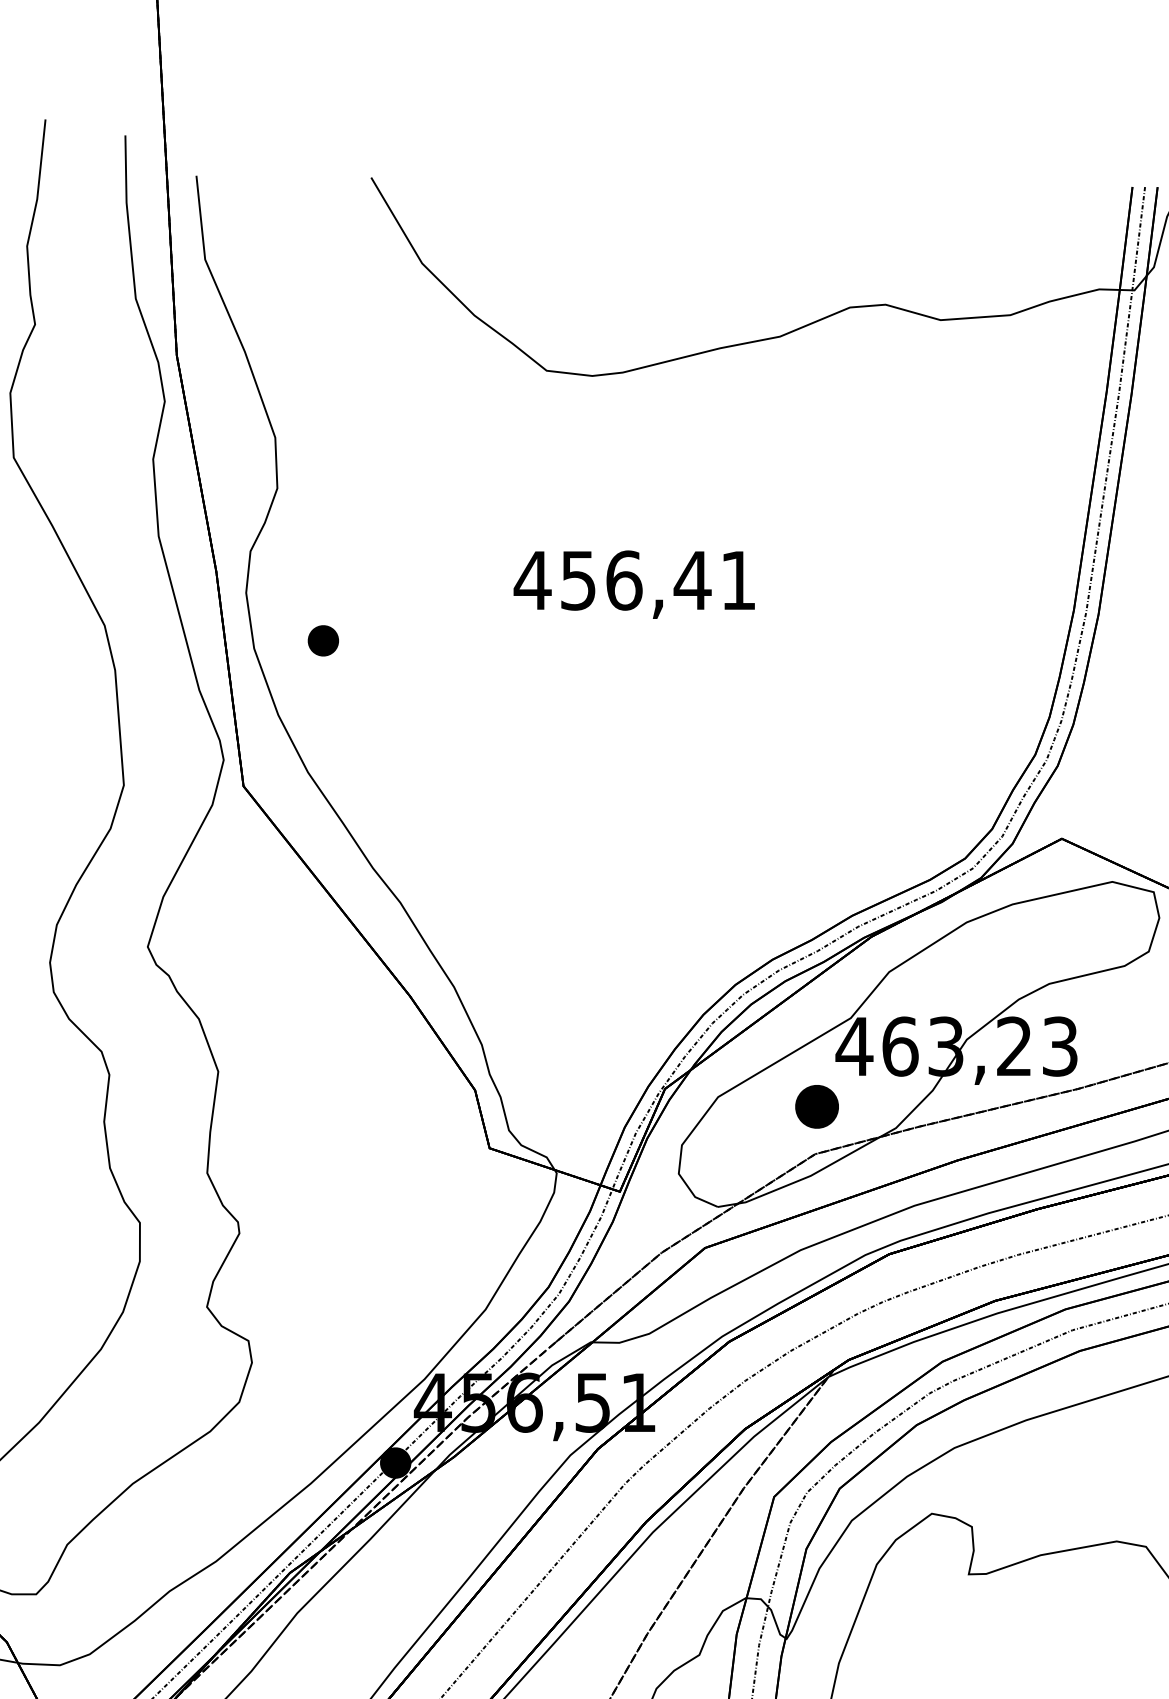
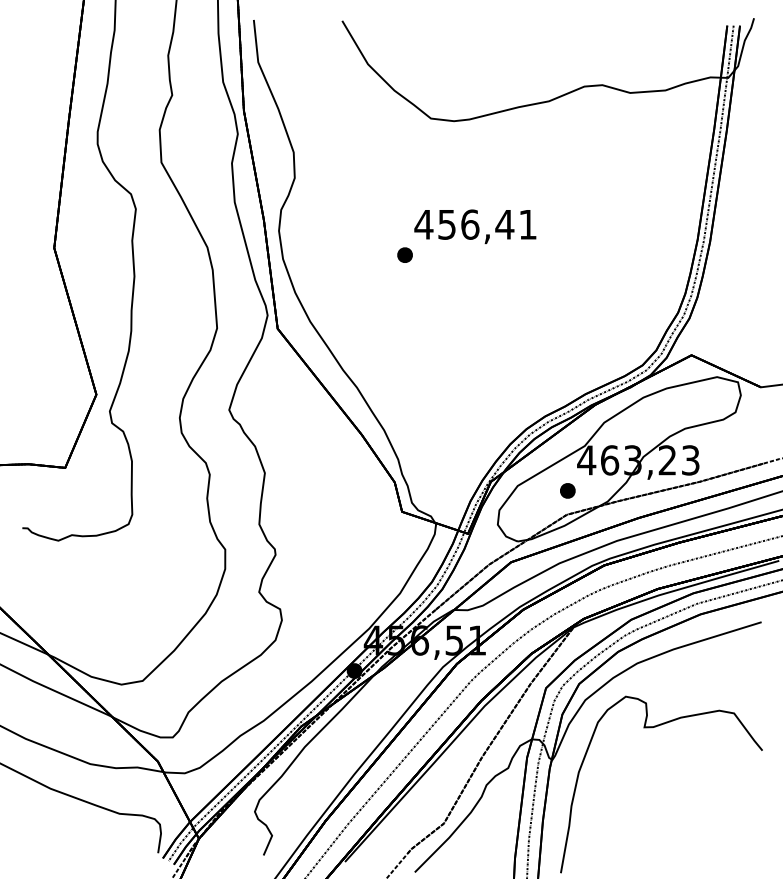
part: (322, 639) -> (404, 254), moved
part: (816, 1106) -> (567, 490), size x0.71

